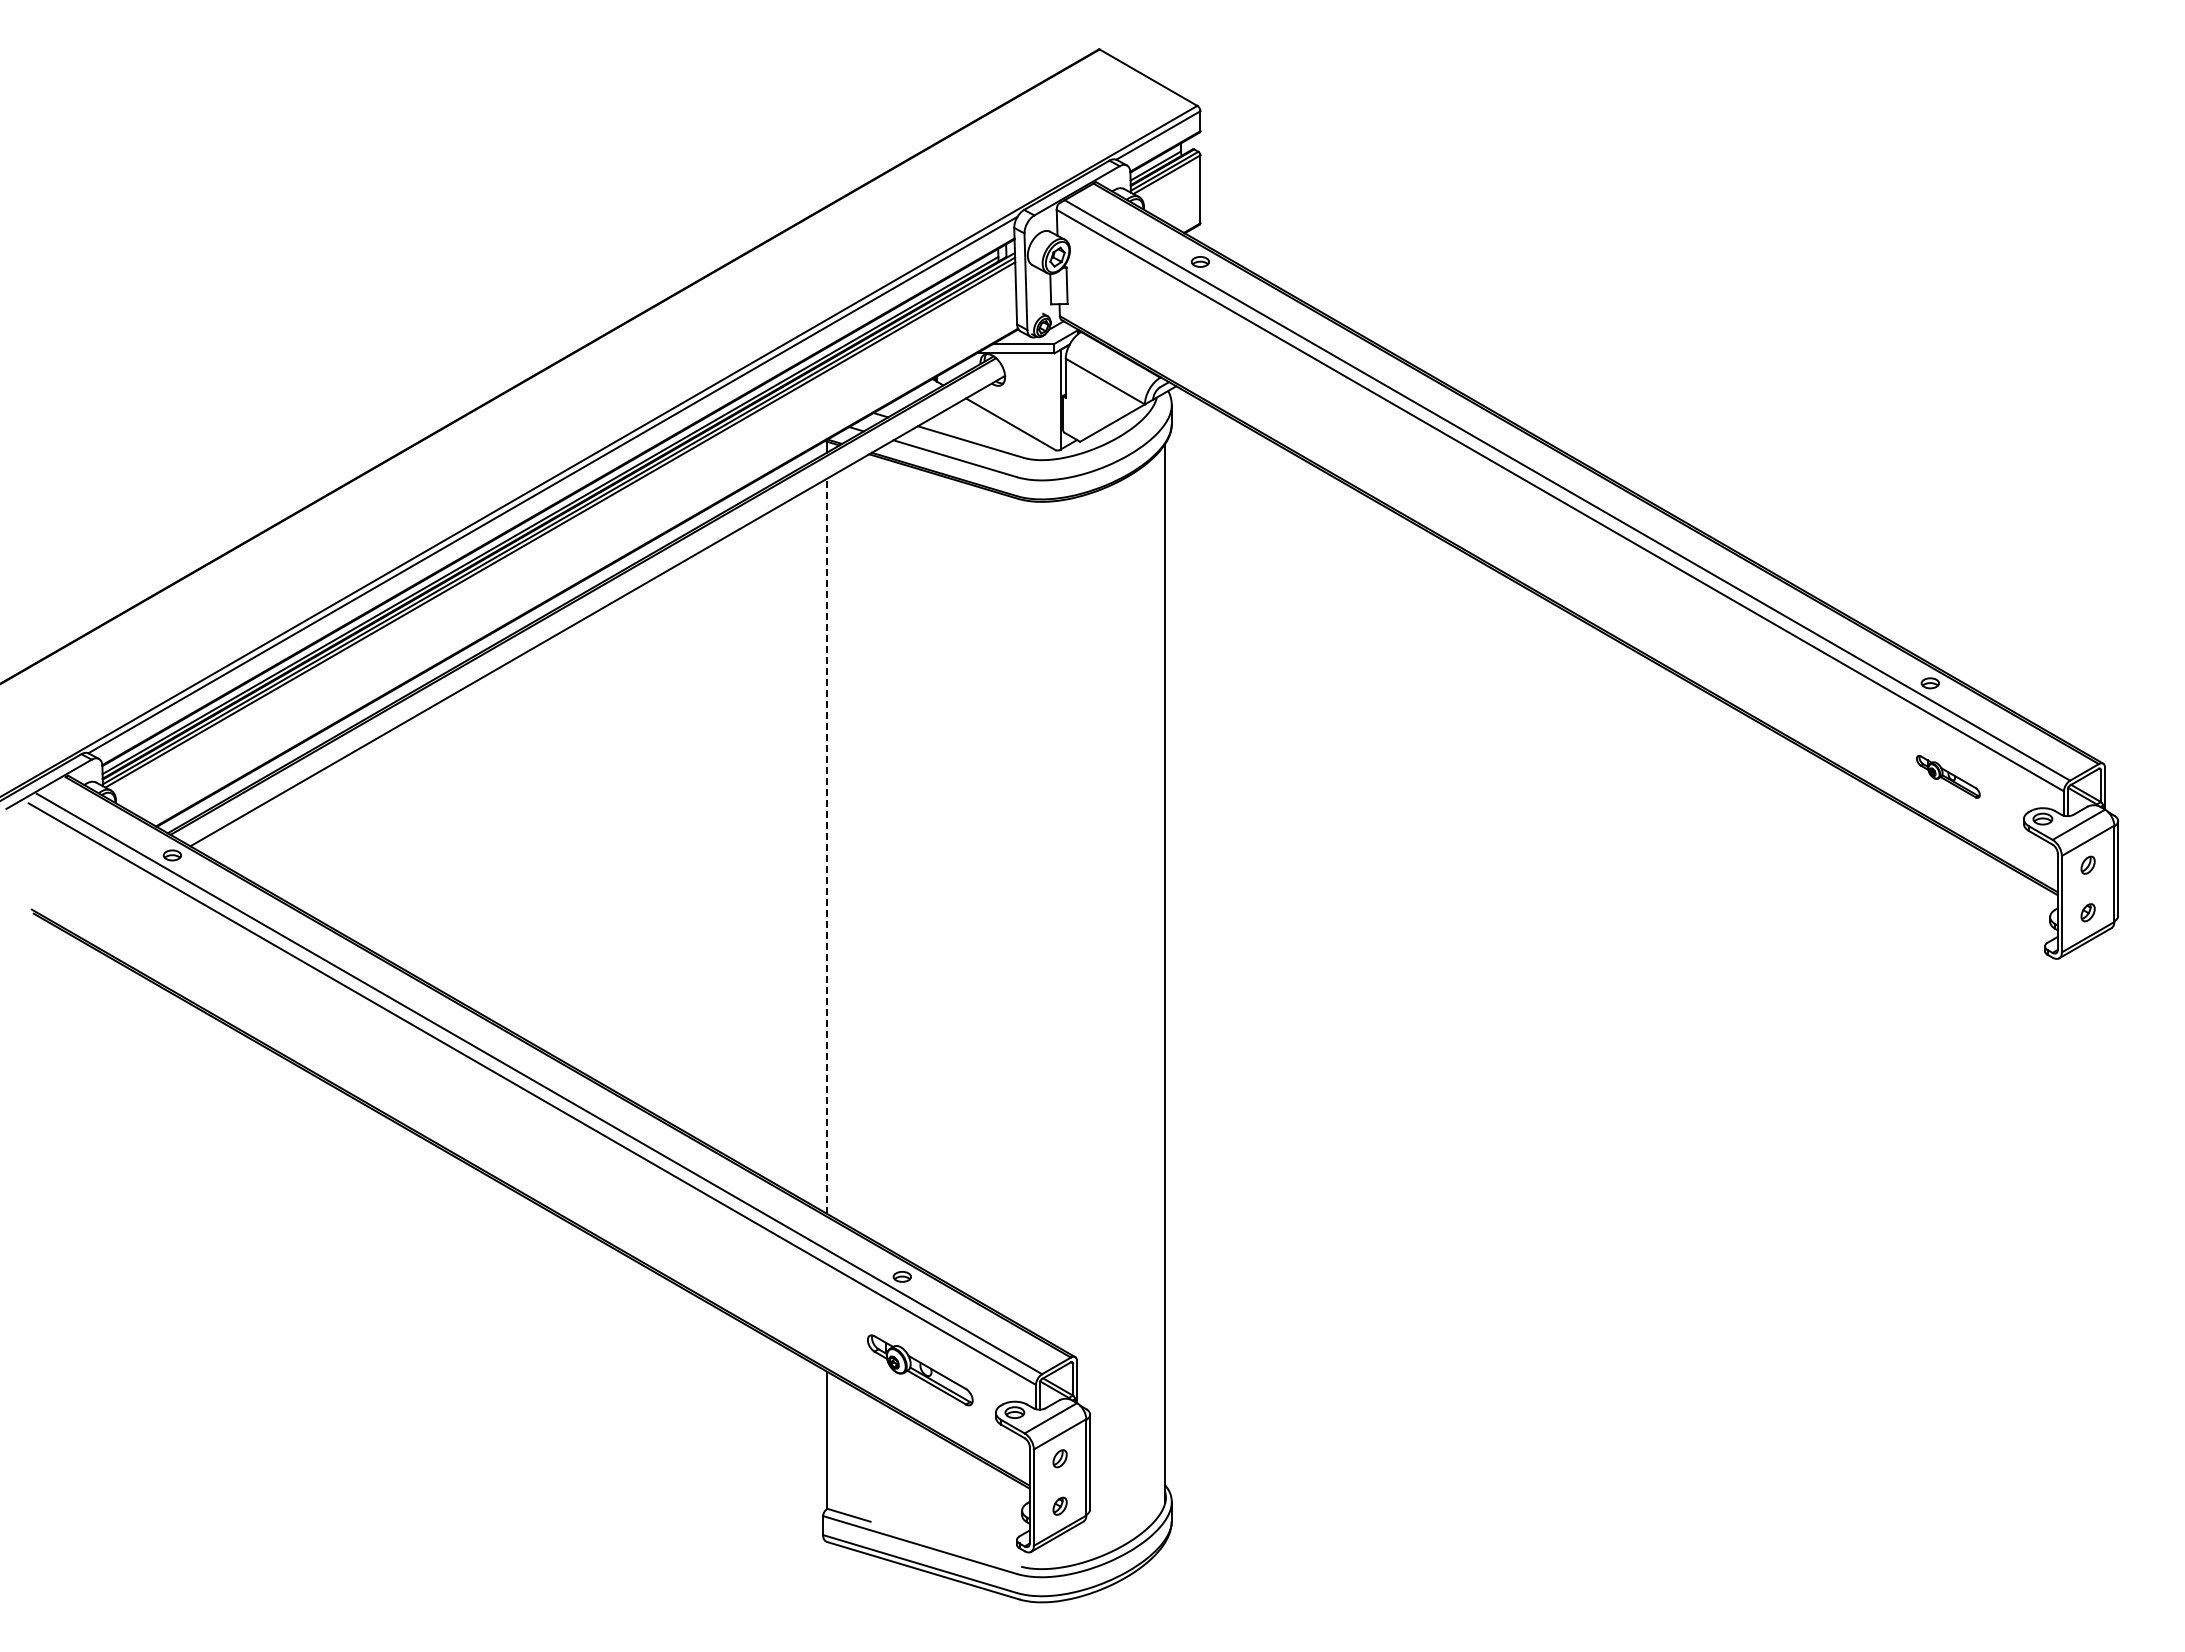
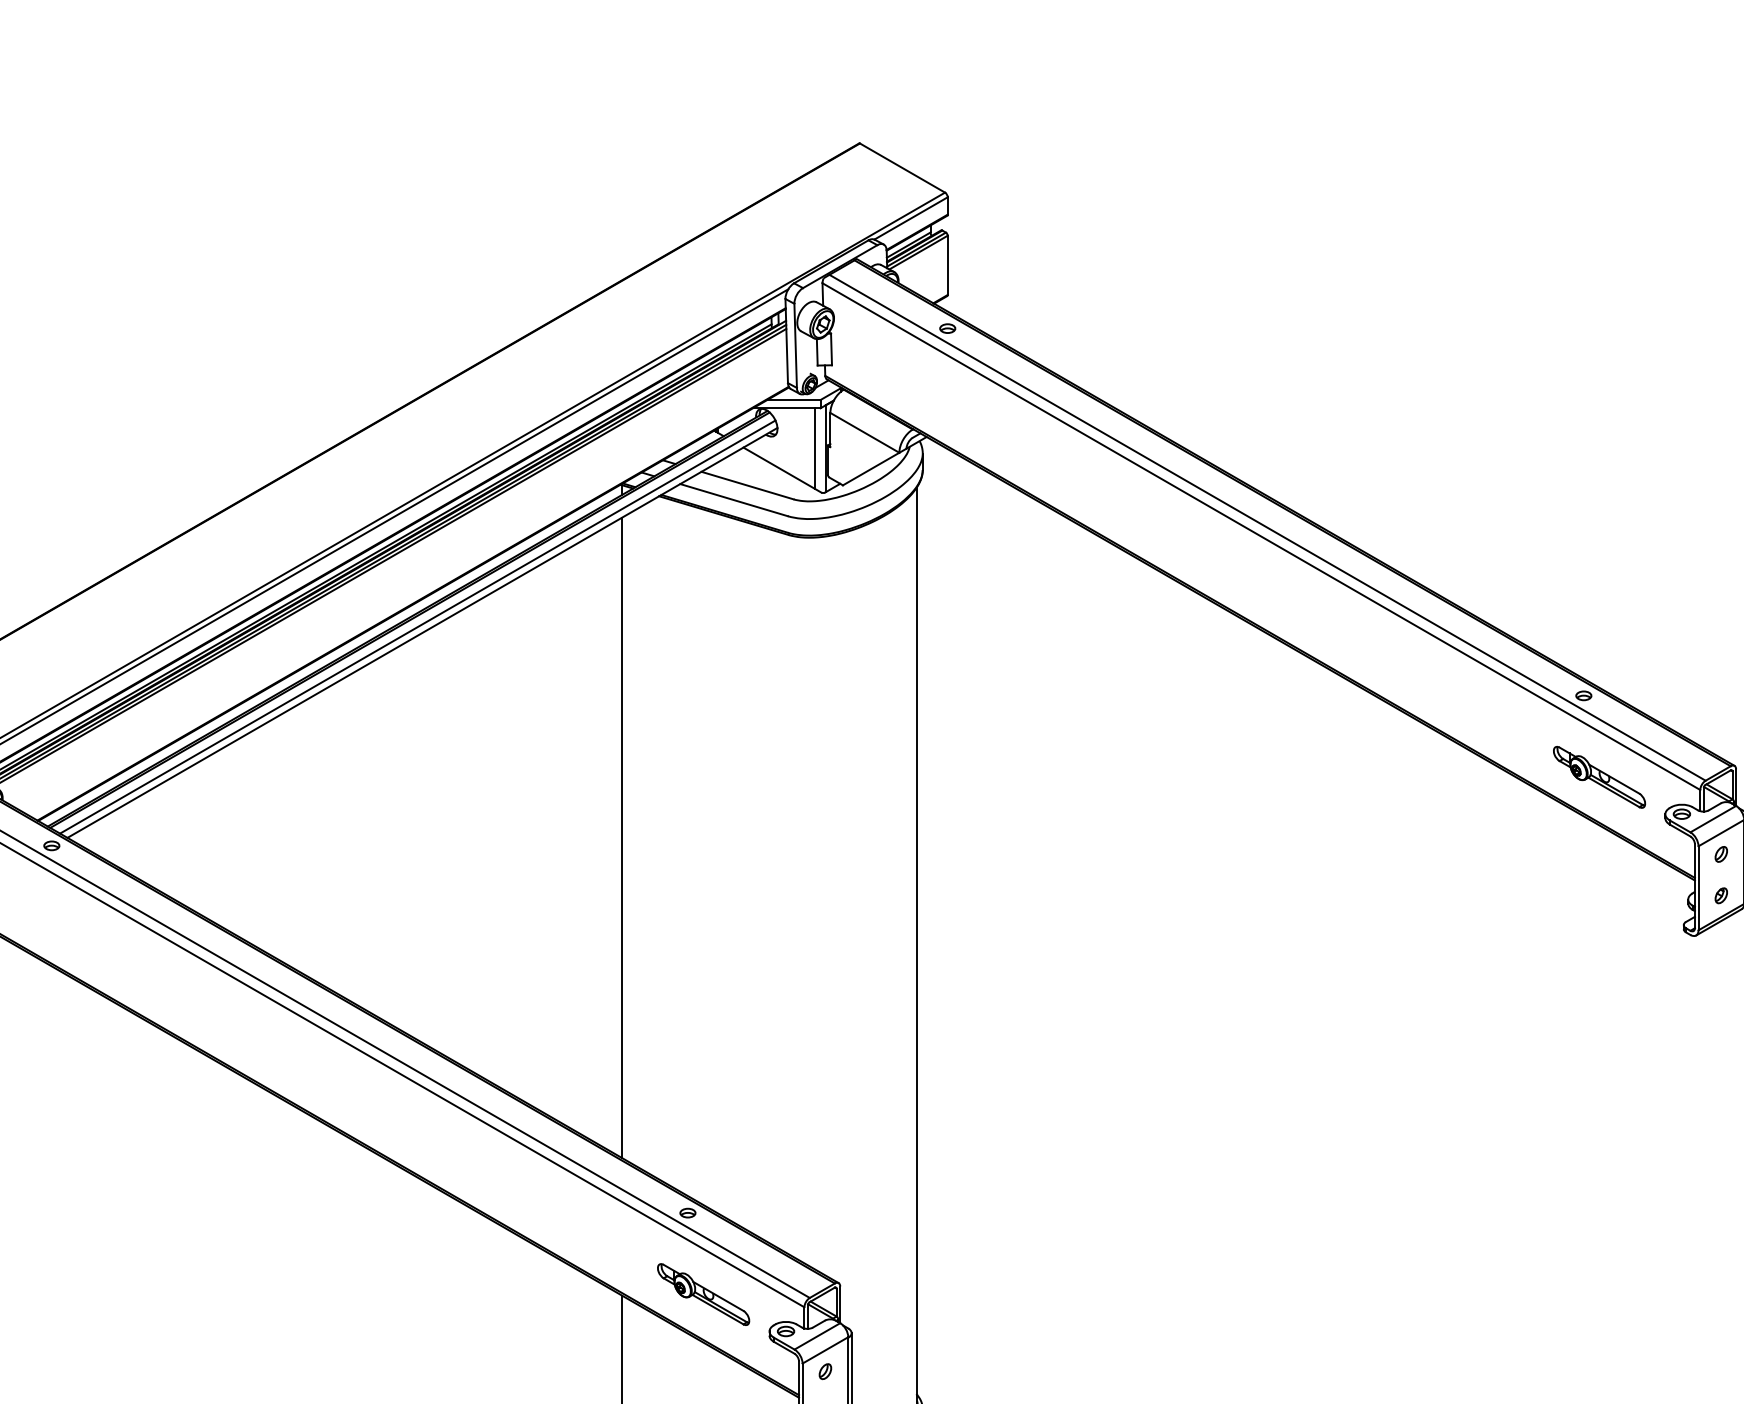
line: (1048, 399) -> (815, 448), added
line: (591, 604) -> (417, 627), added
part: (1948, 776) -> (1599, 777), size x1.67
line: (827, 846) -> (622, 838), dashed -> solid

